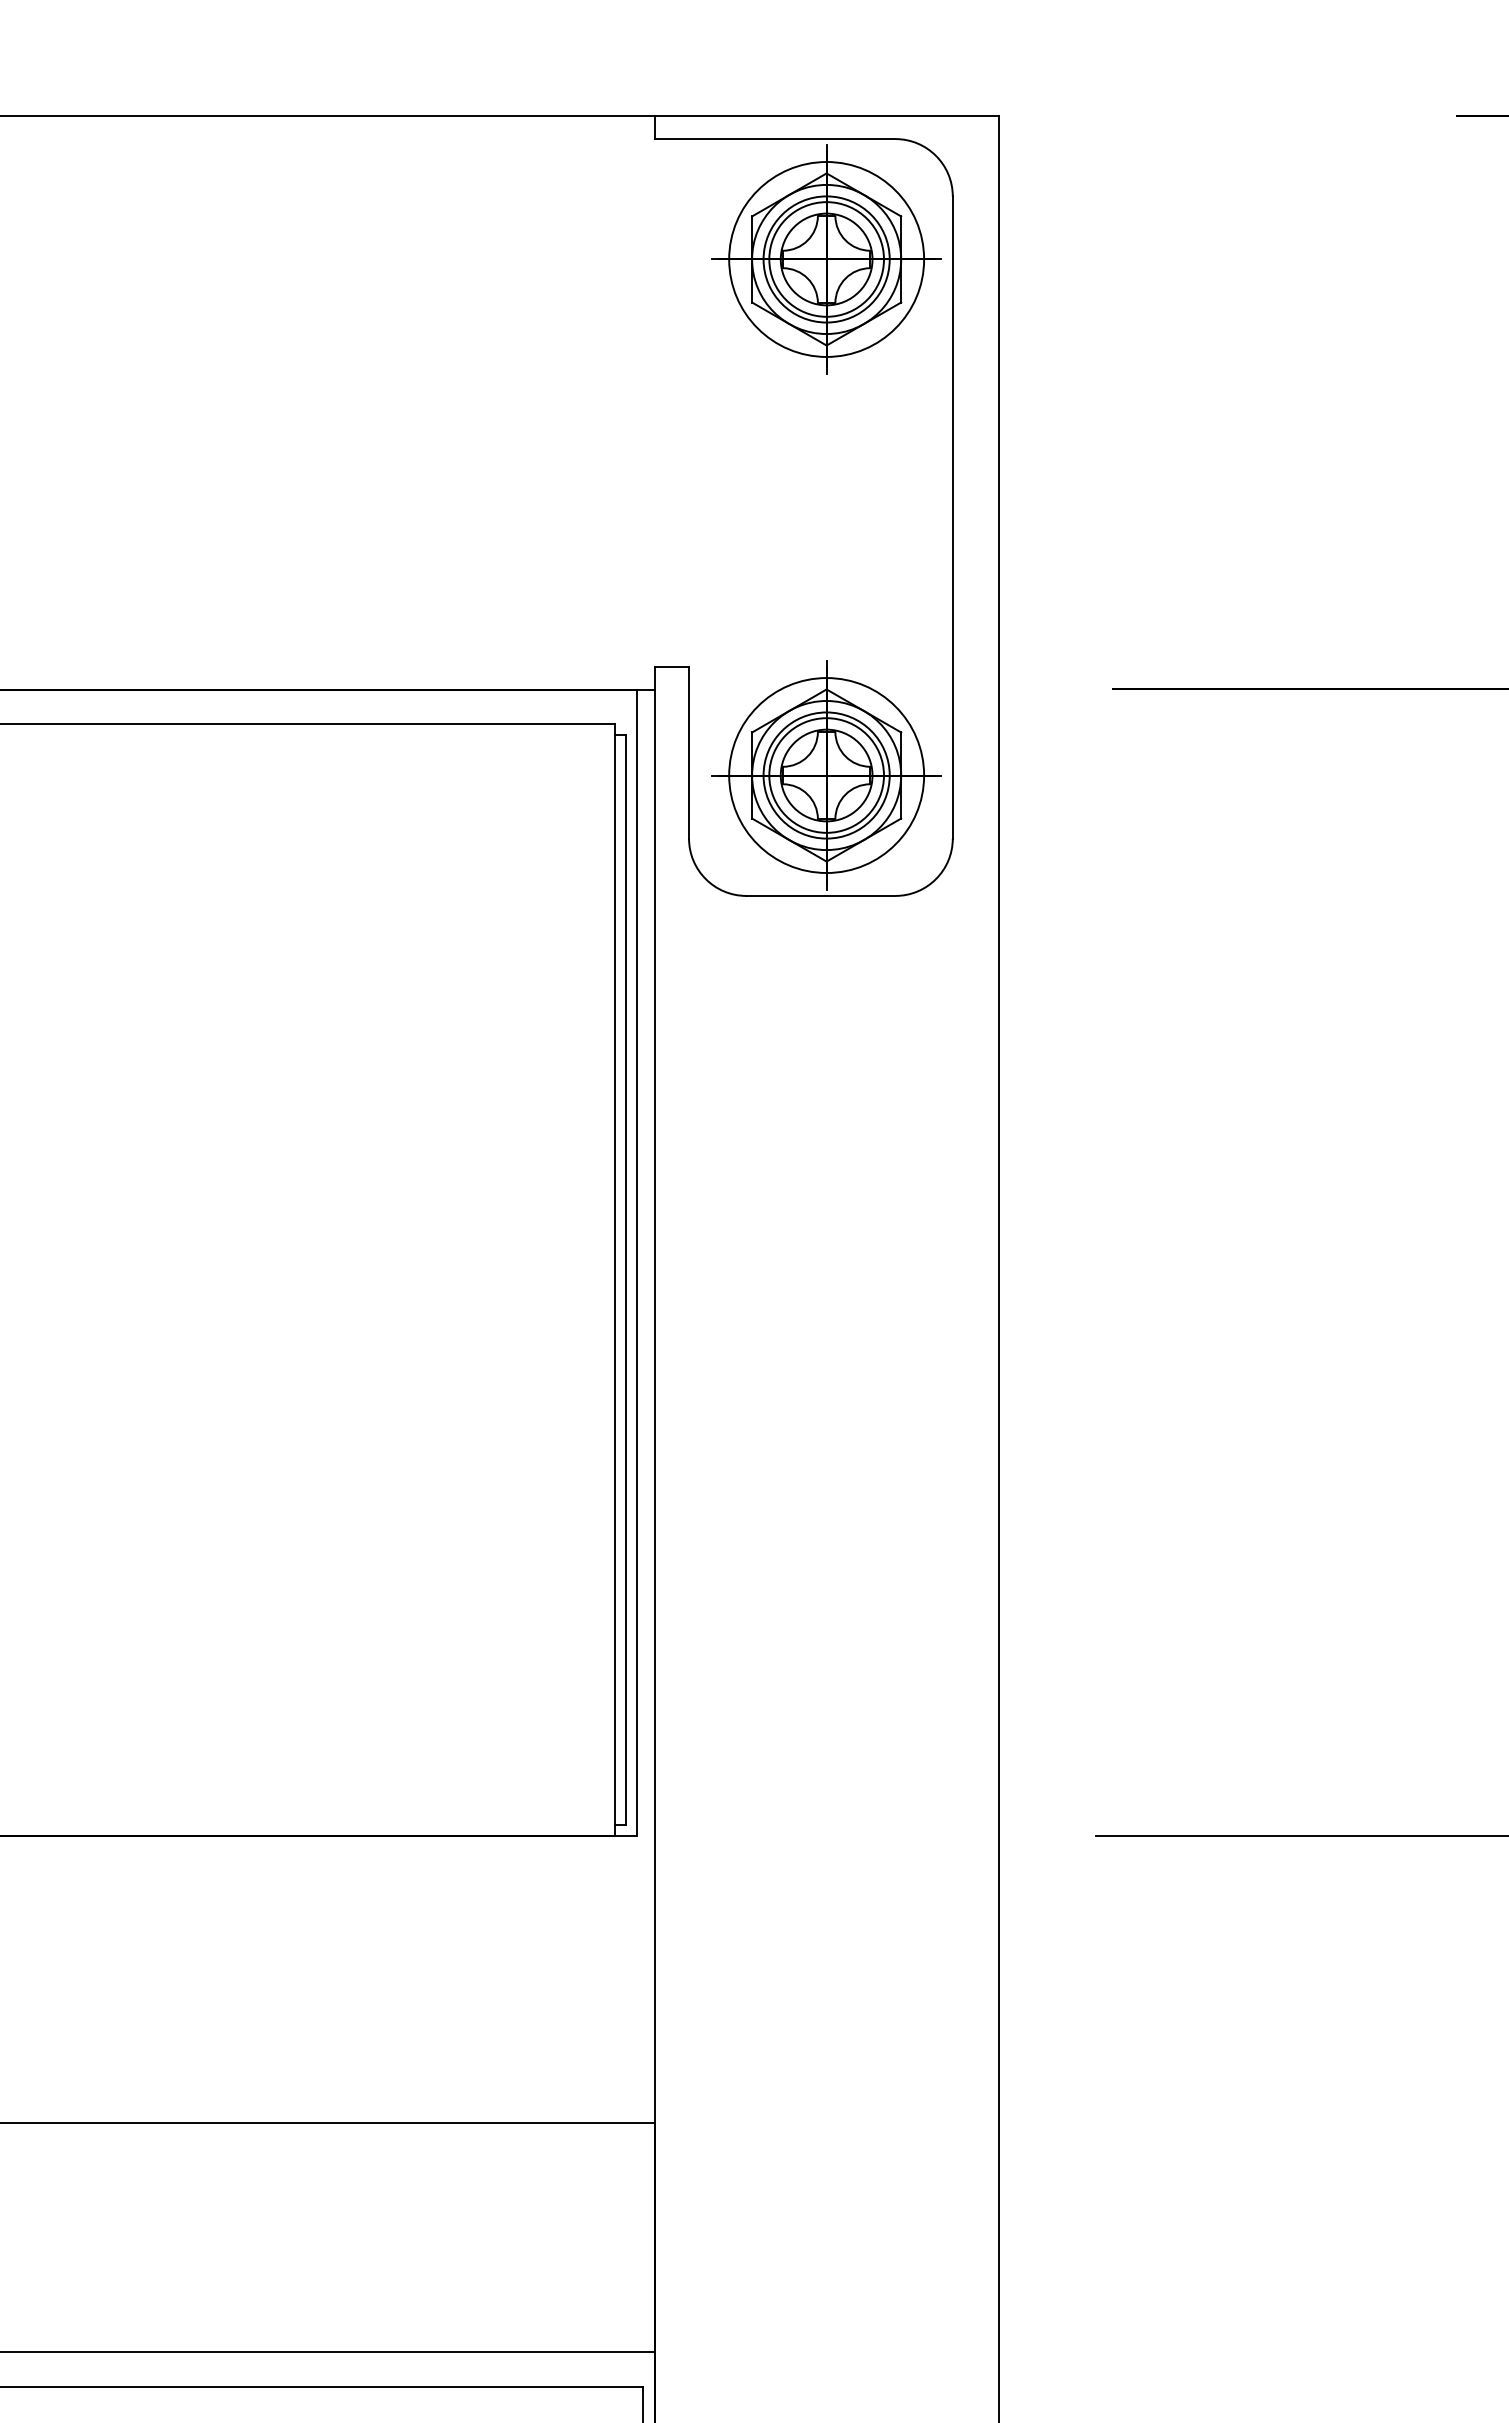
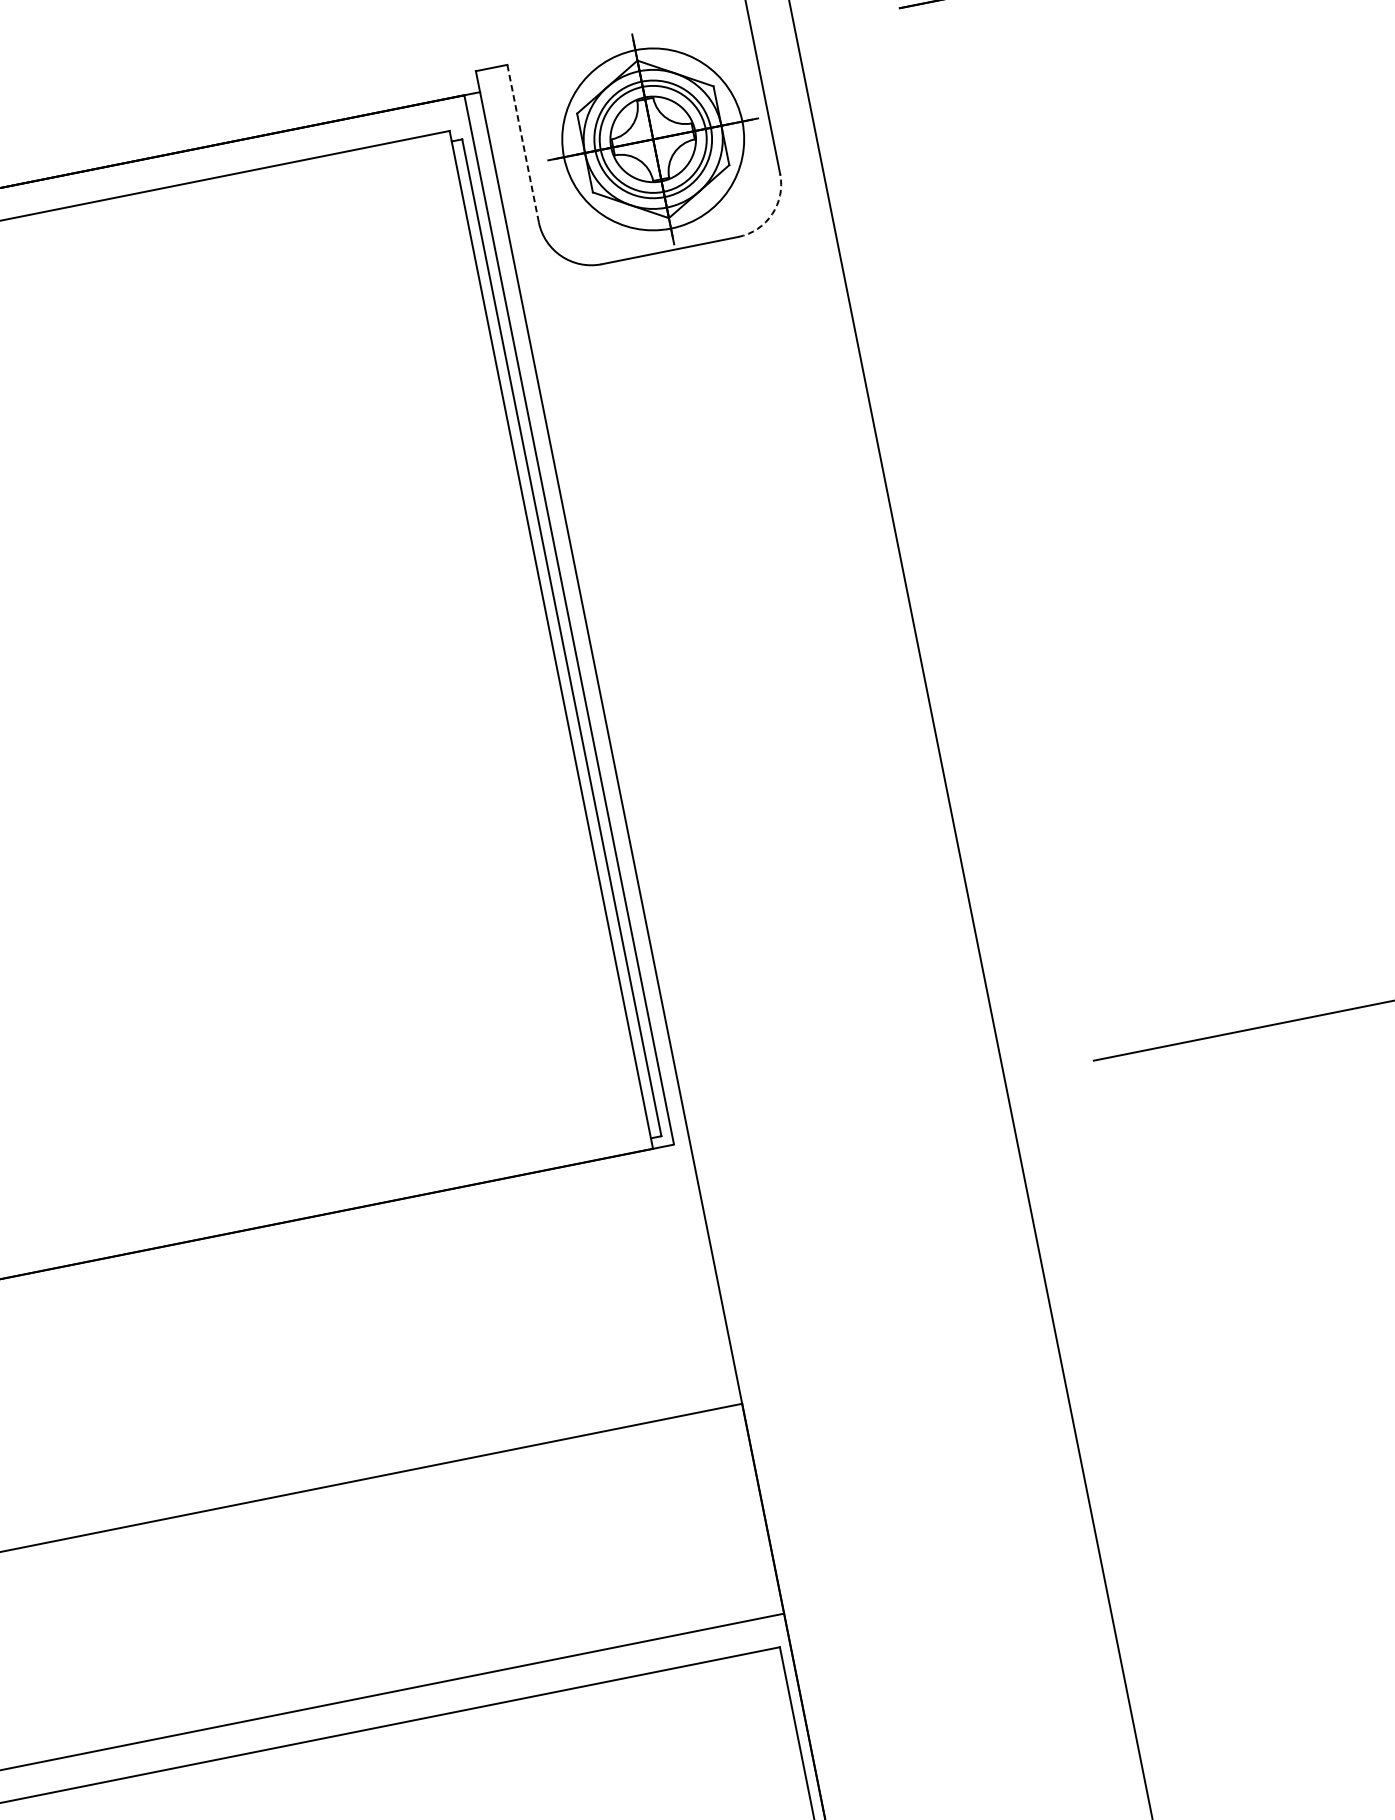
line: (689, 752) -> (523, 143), solid -> dashed
arc: (936, 879) -> (772, 214), solid -> dashed

